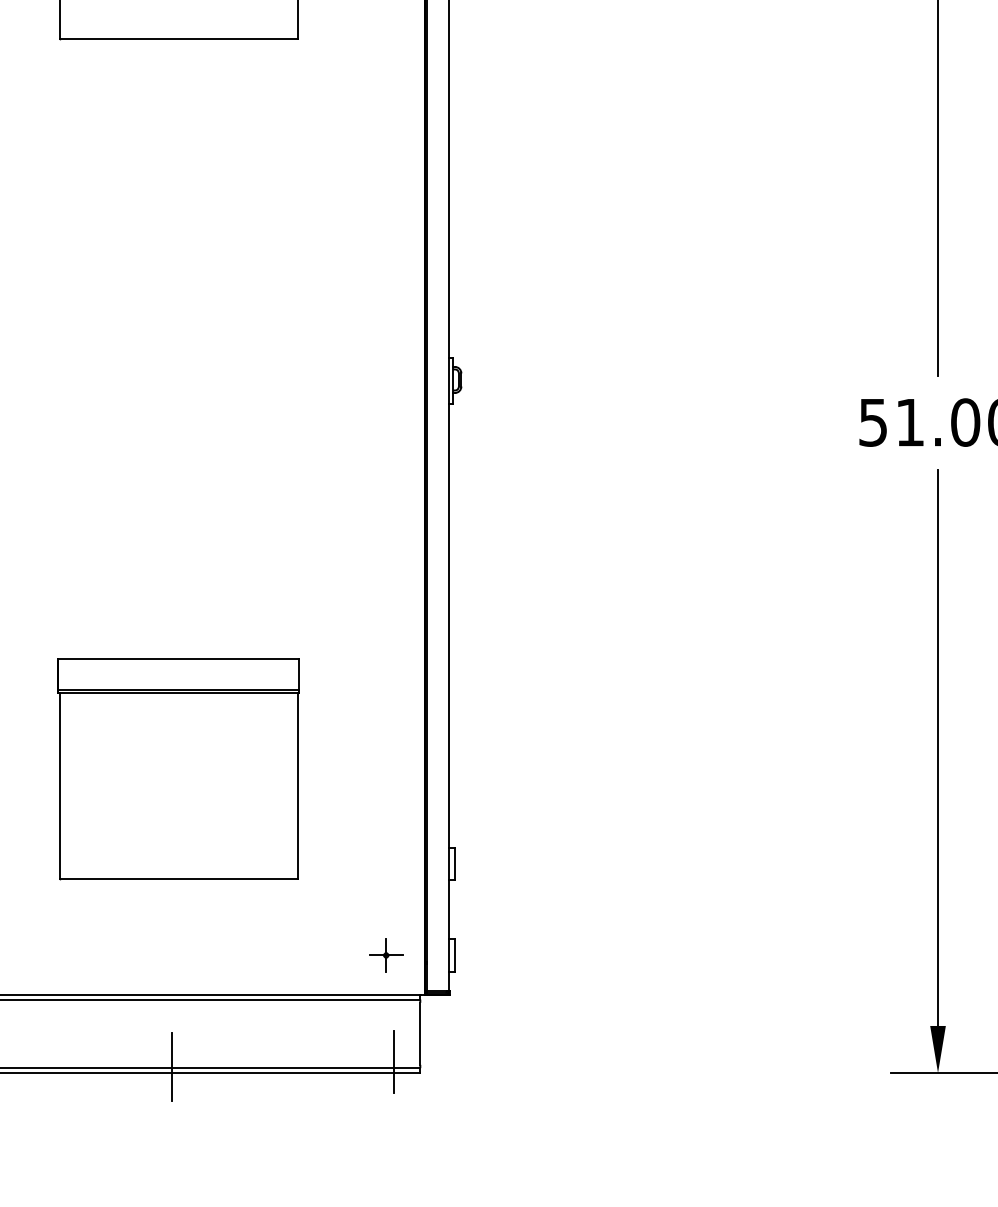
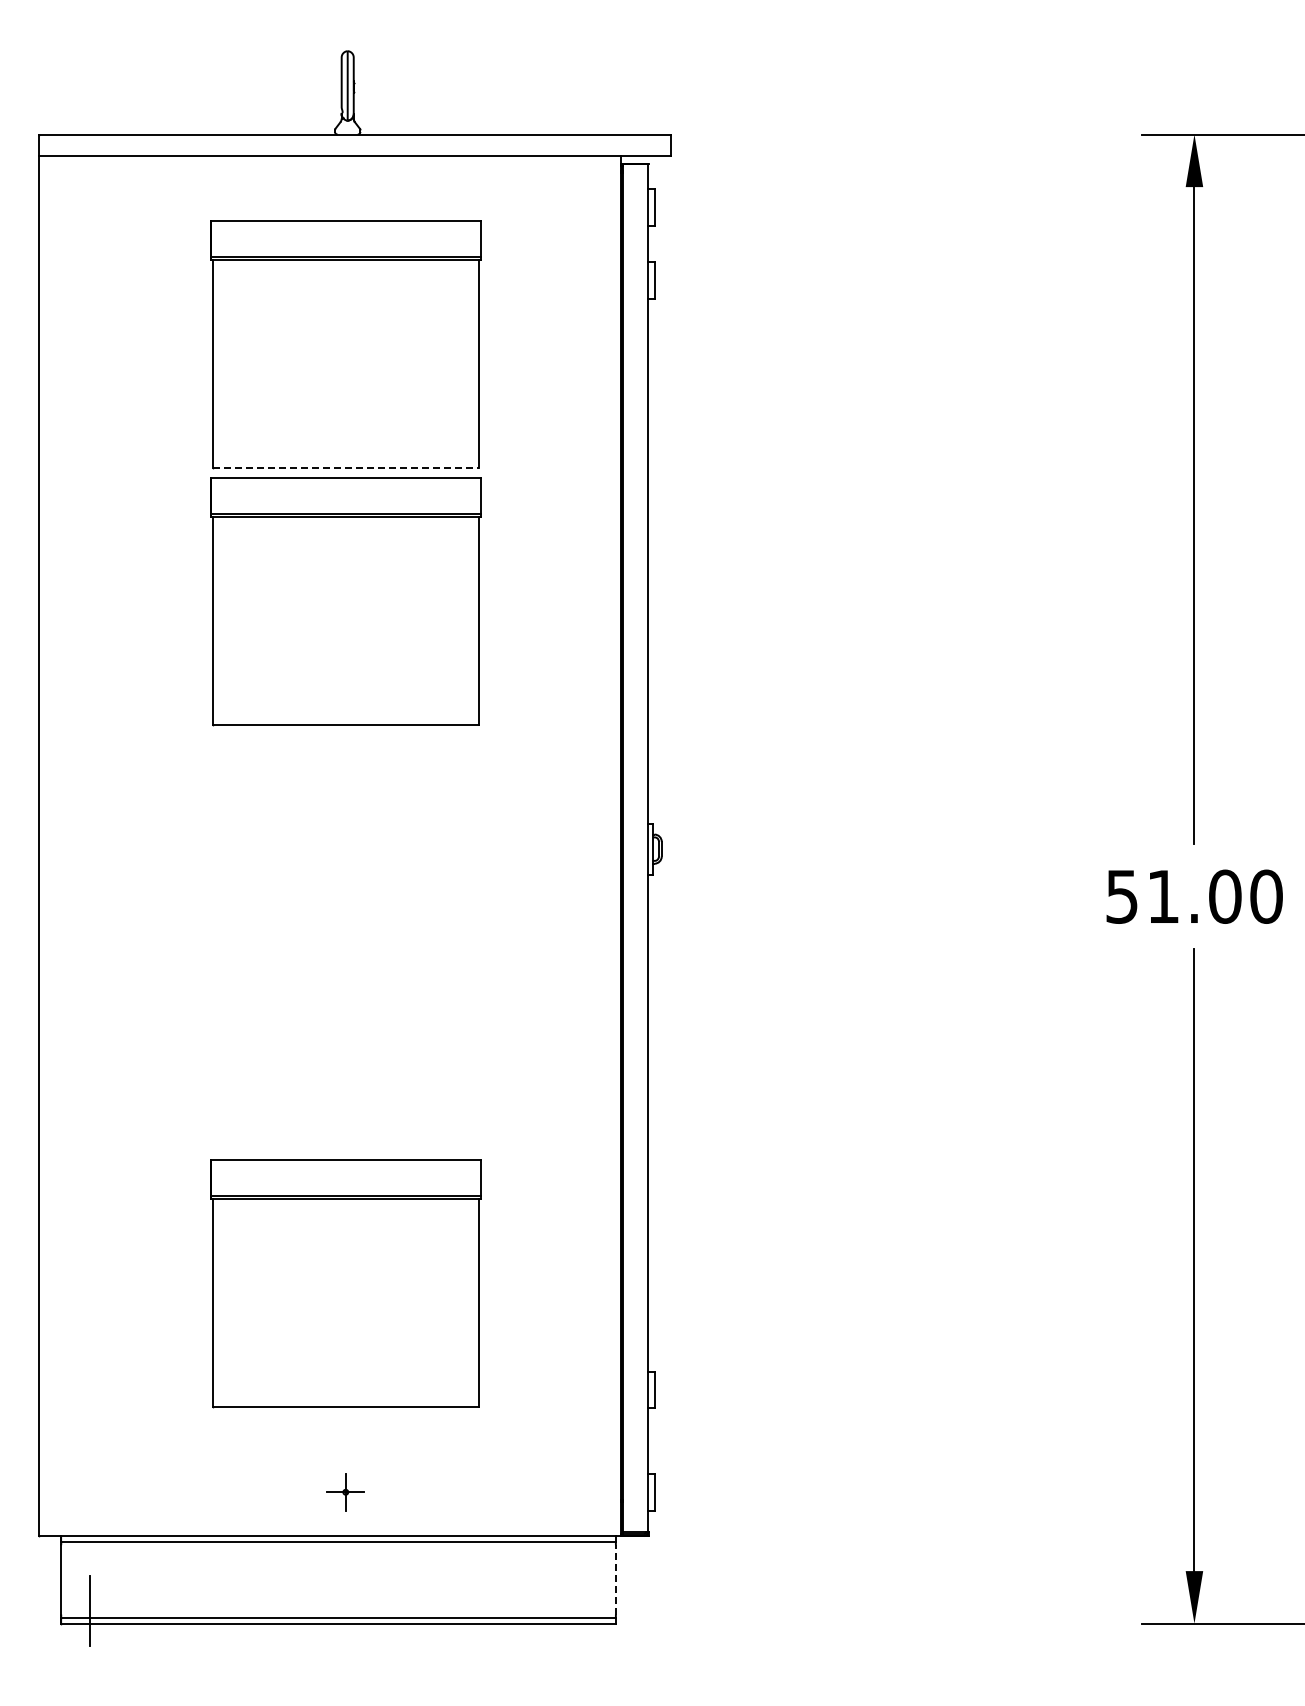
line: (179, 39) -> (346, 468), solid -> dashed
part: (178, 158) -> (345, 601), added
part: (385, 955) -> (345, 1492), moved
line: (419, 1033) -> (615, 1579), solid -> dashed
line: (394, 1061) -> (586, 1610), removed
line: (172, 1066) -> (338, 1616), removed

